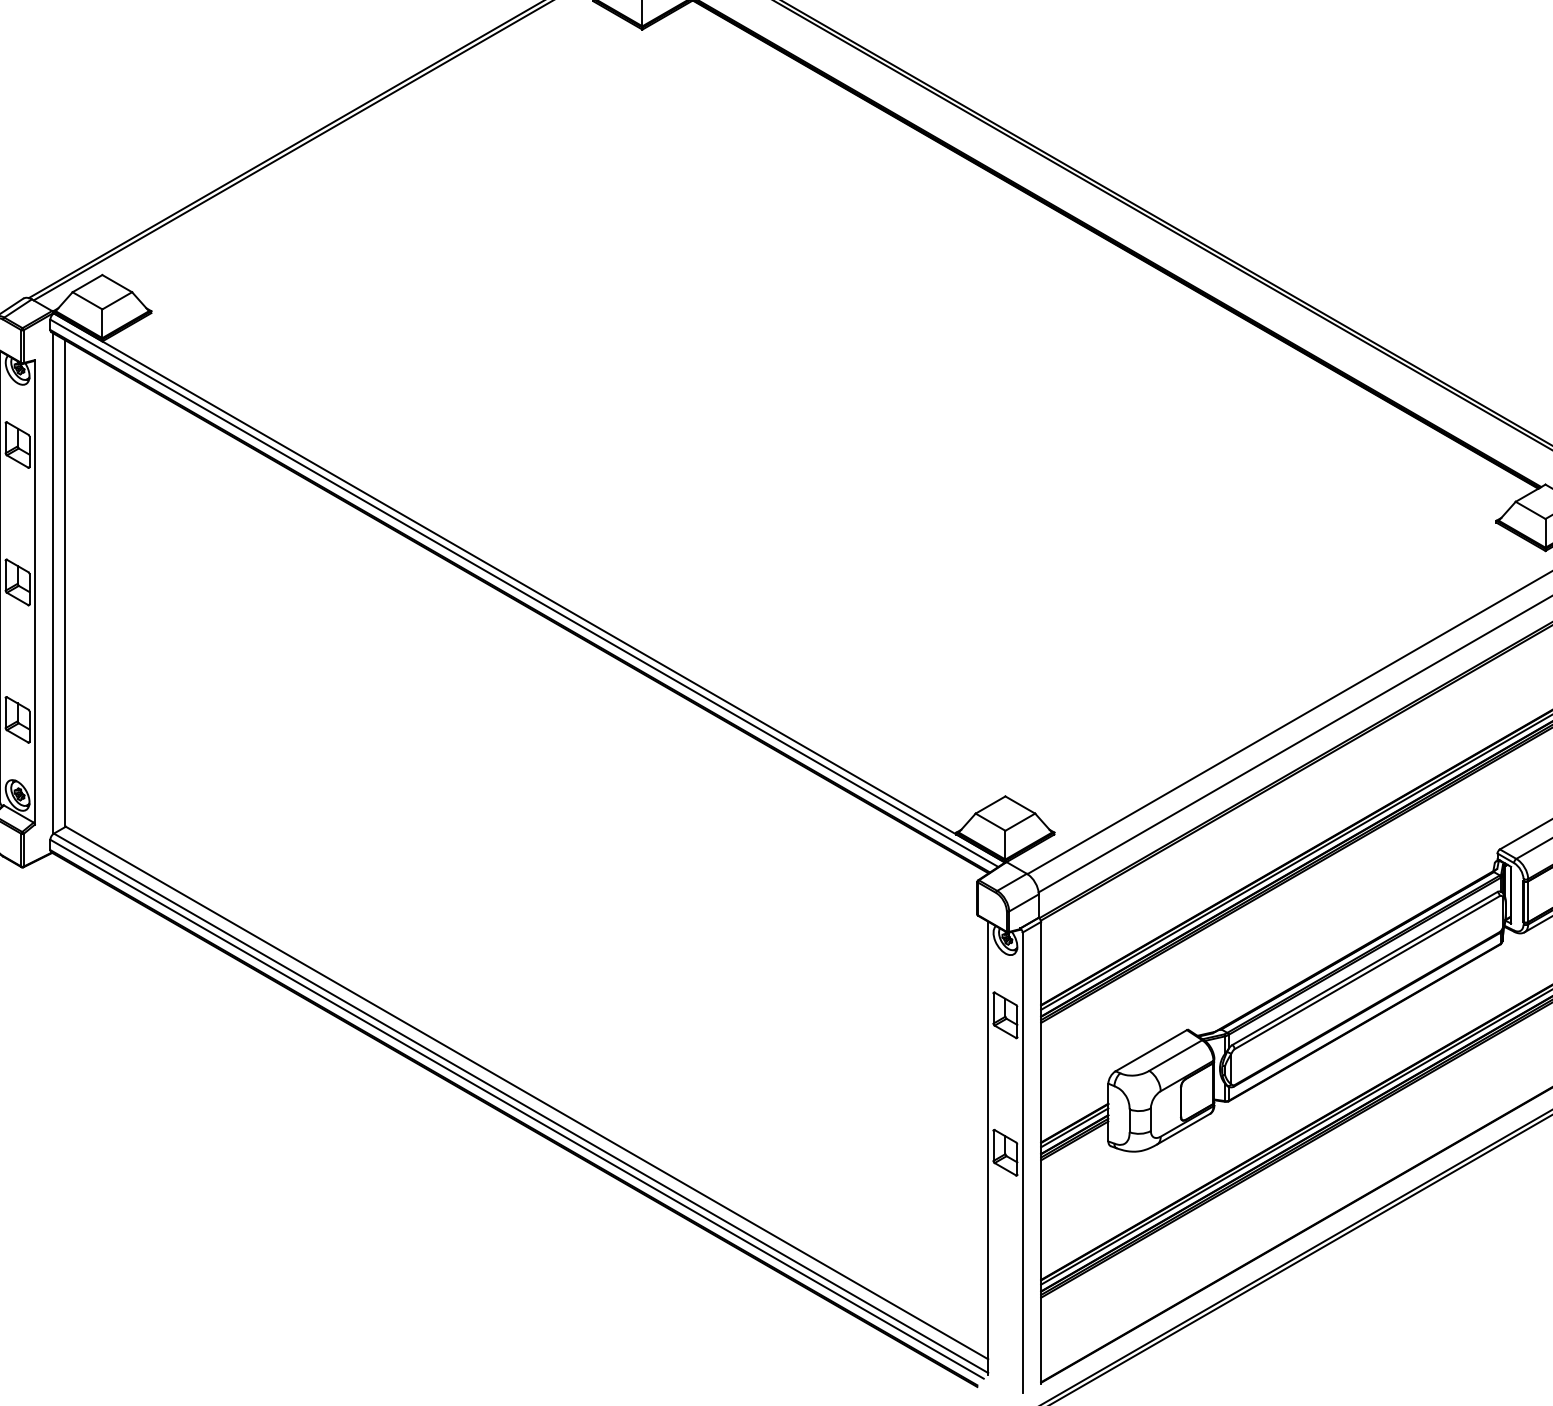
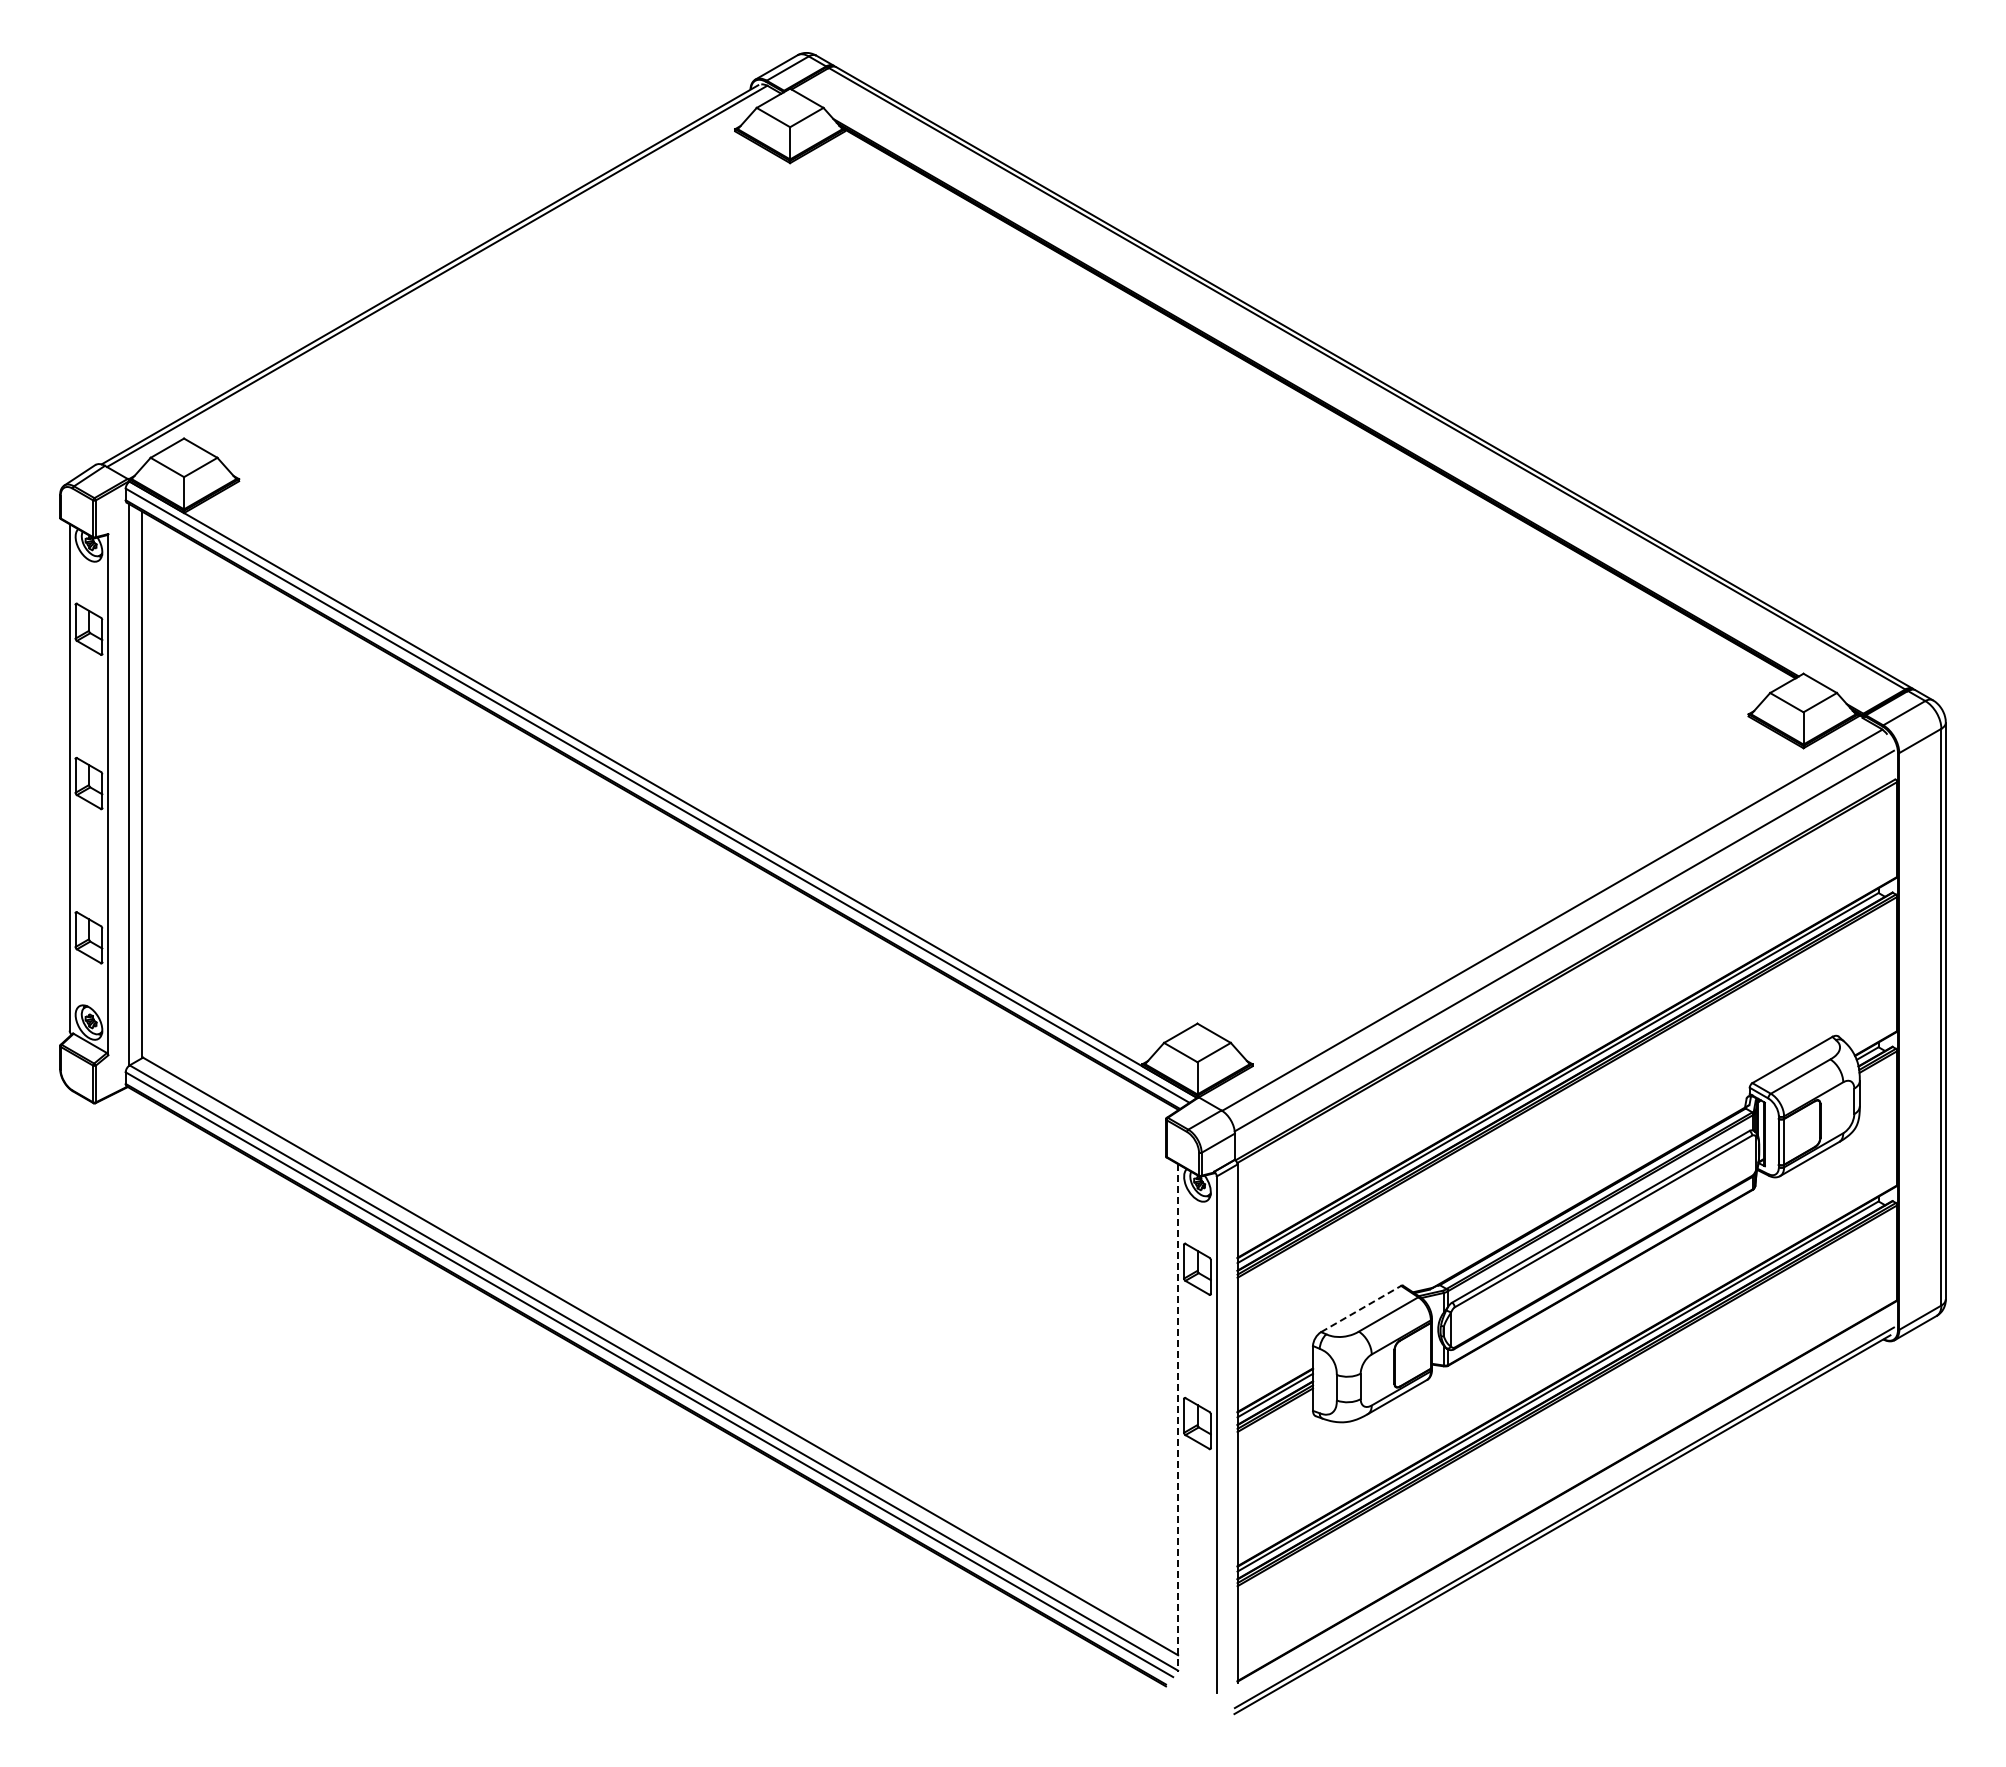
line: (1151, 1050) -> (1361, 1308), solid -> dashed
line: (988, 1148) -> (1178, 1418), solid -> dashed

